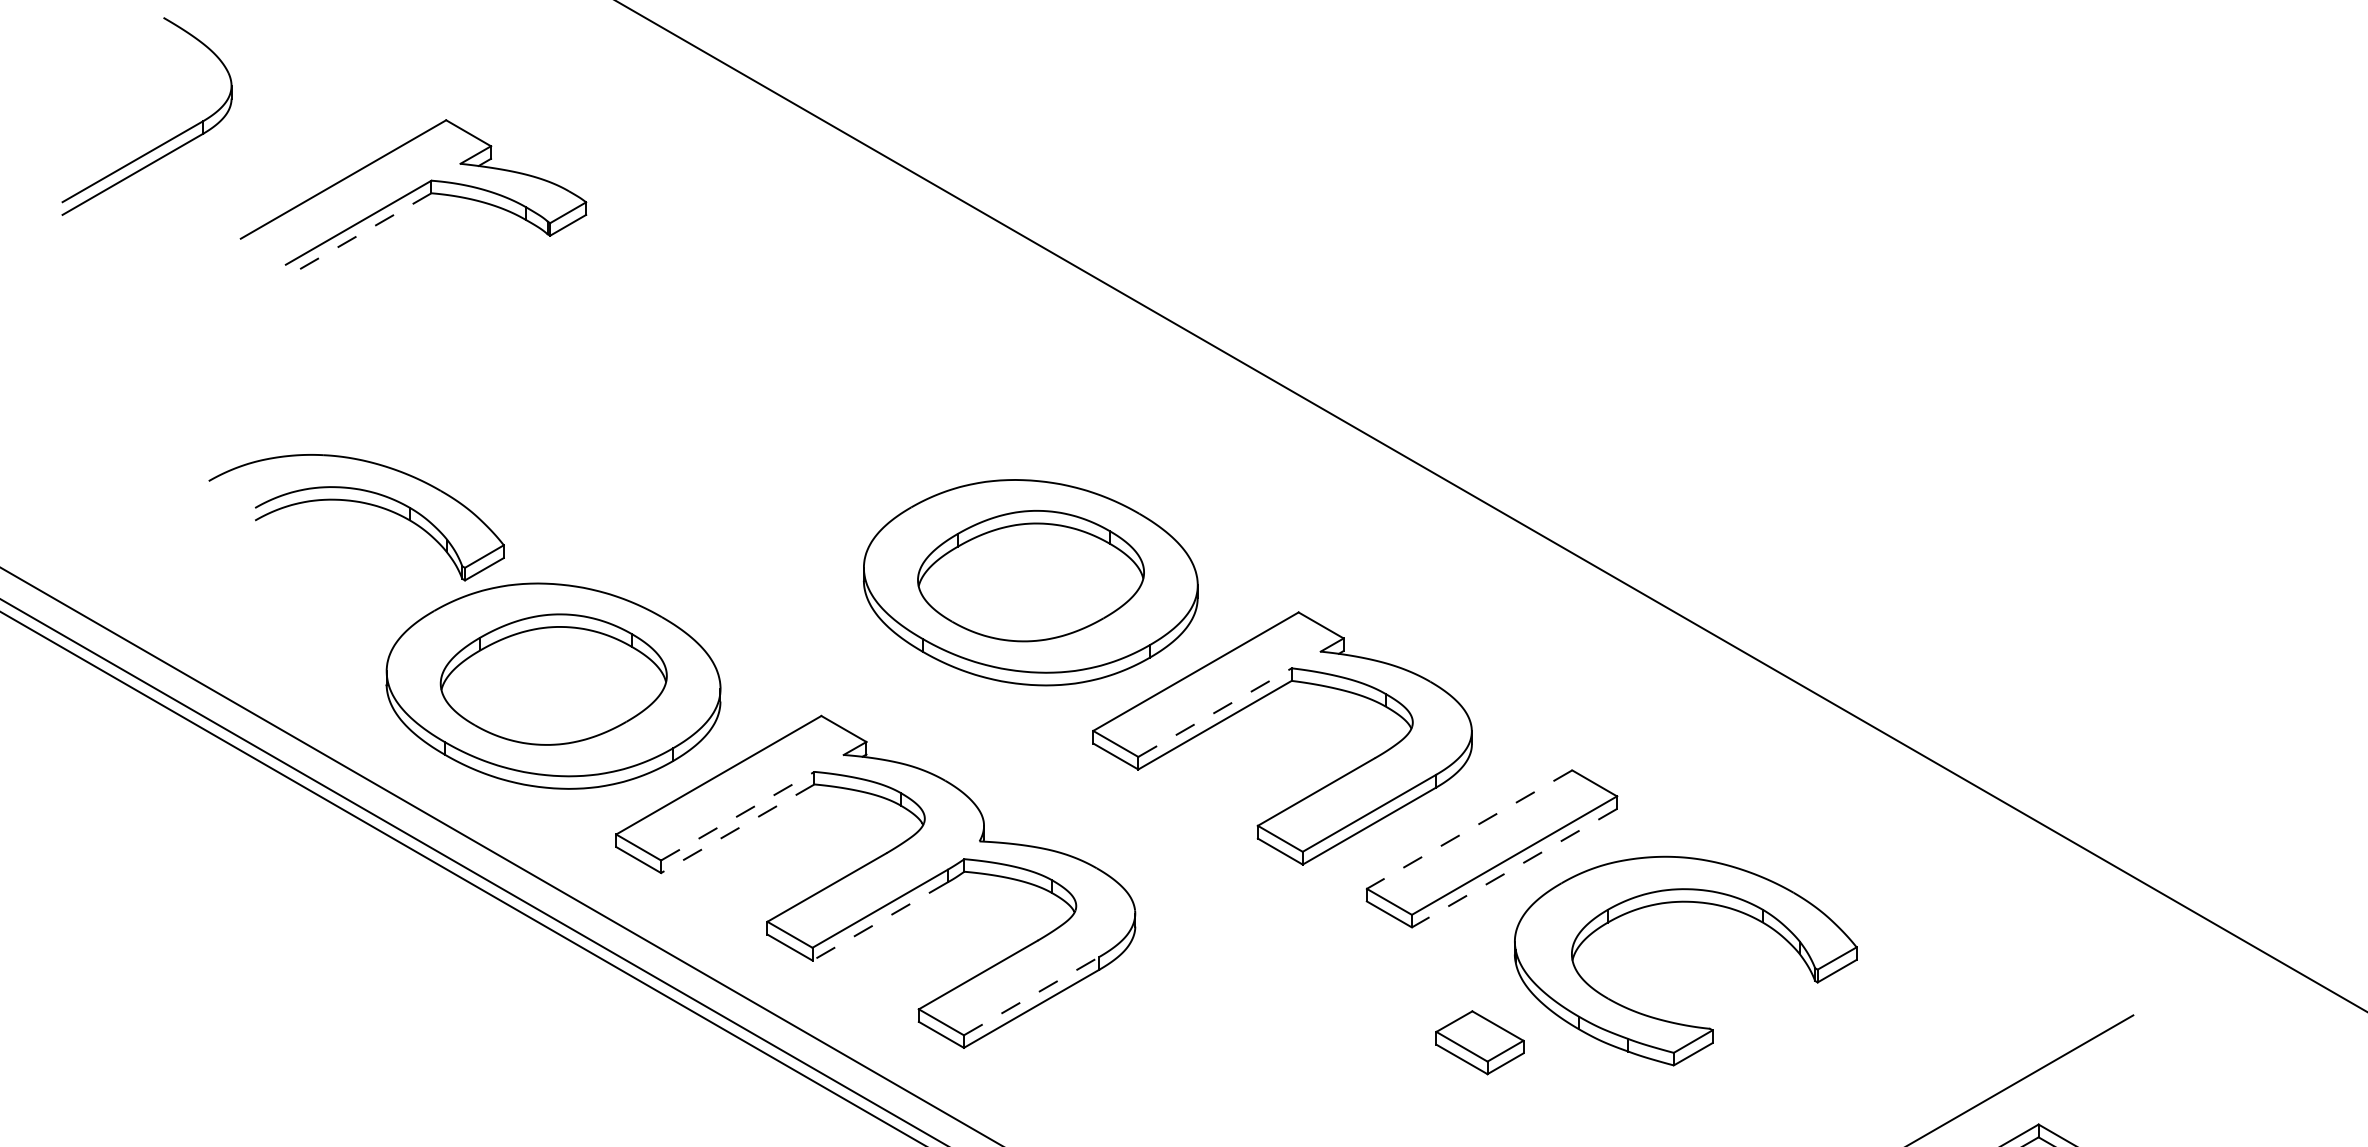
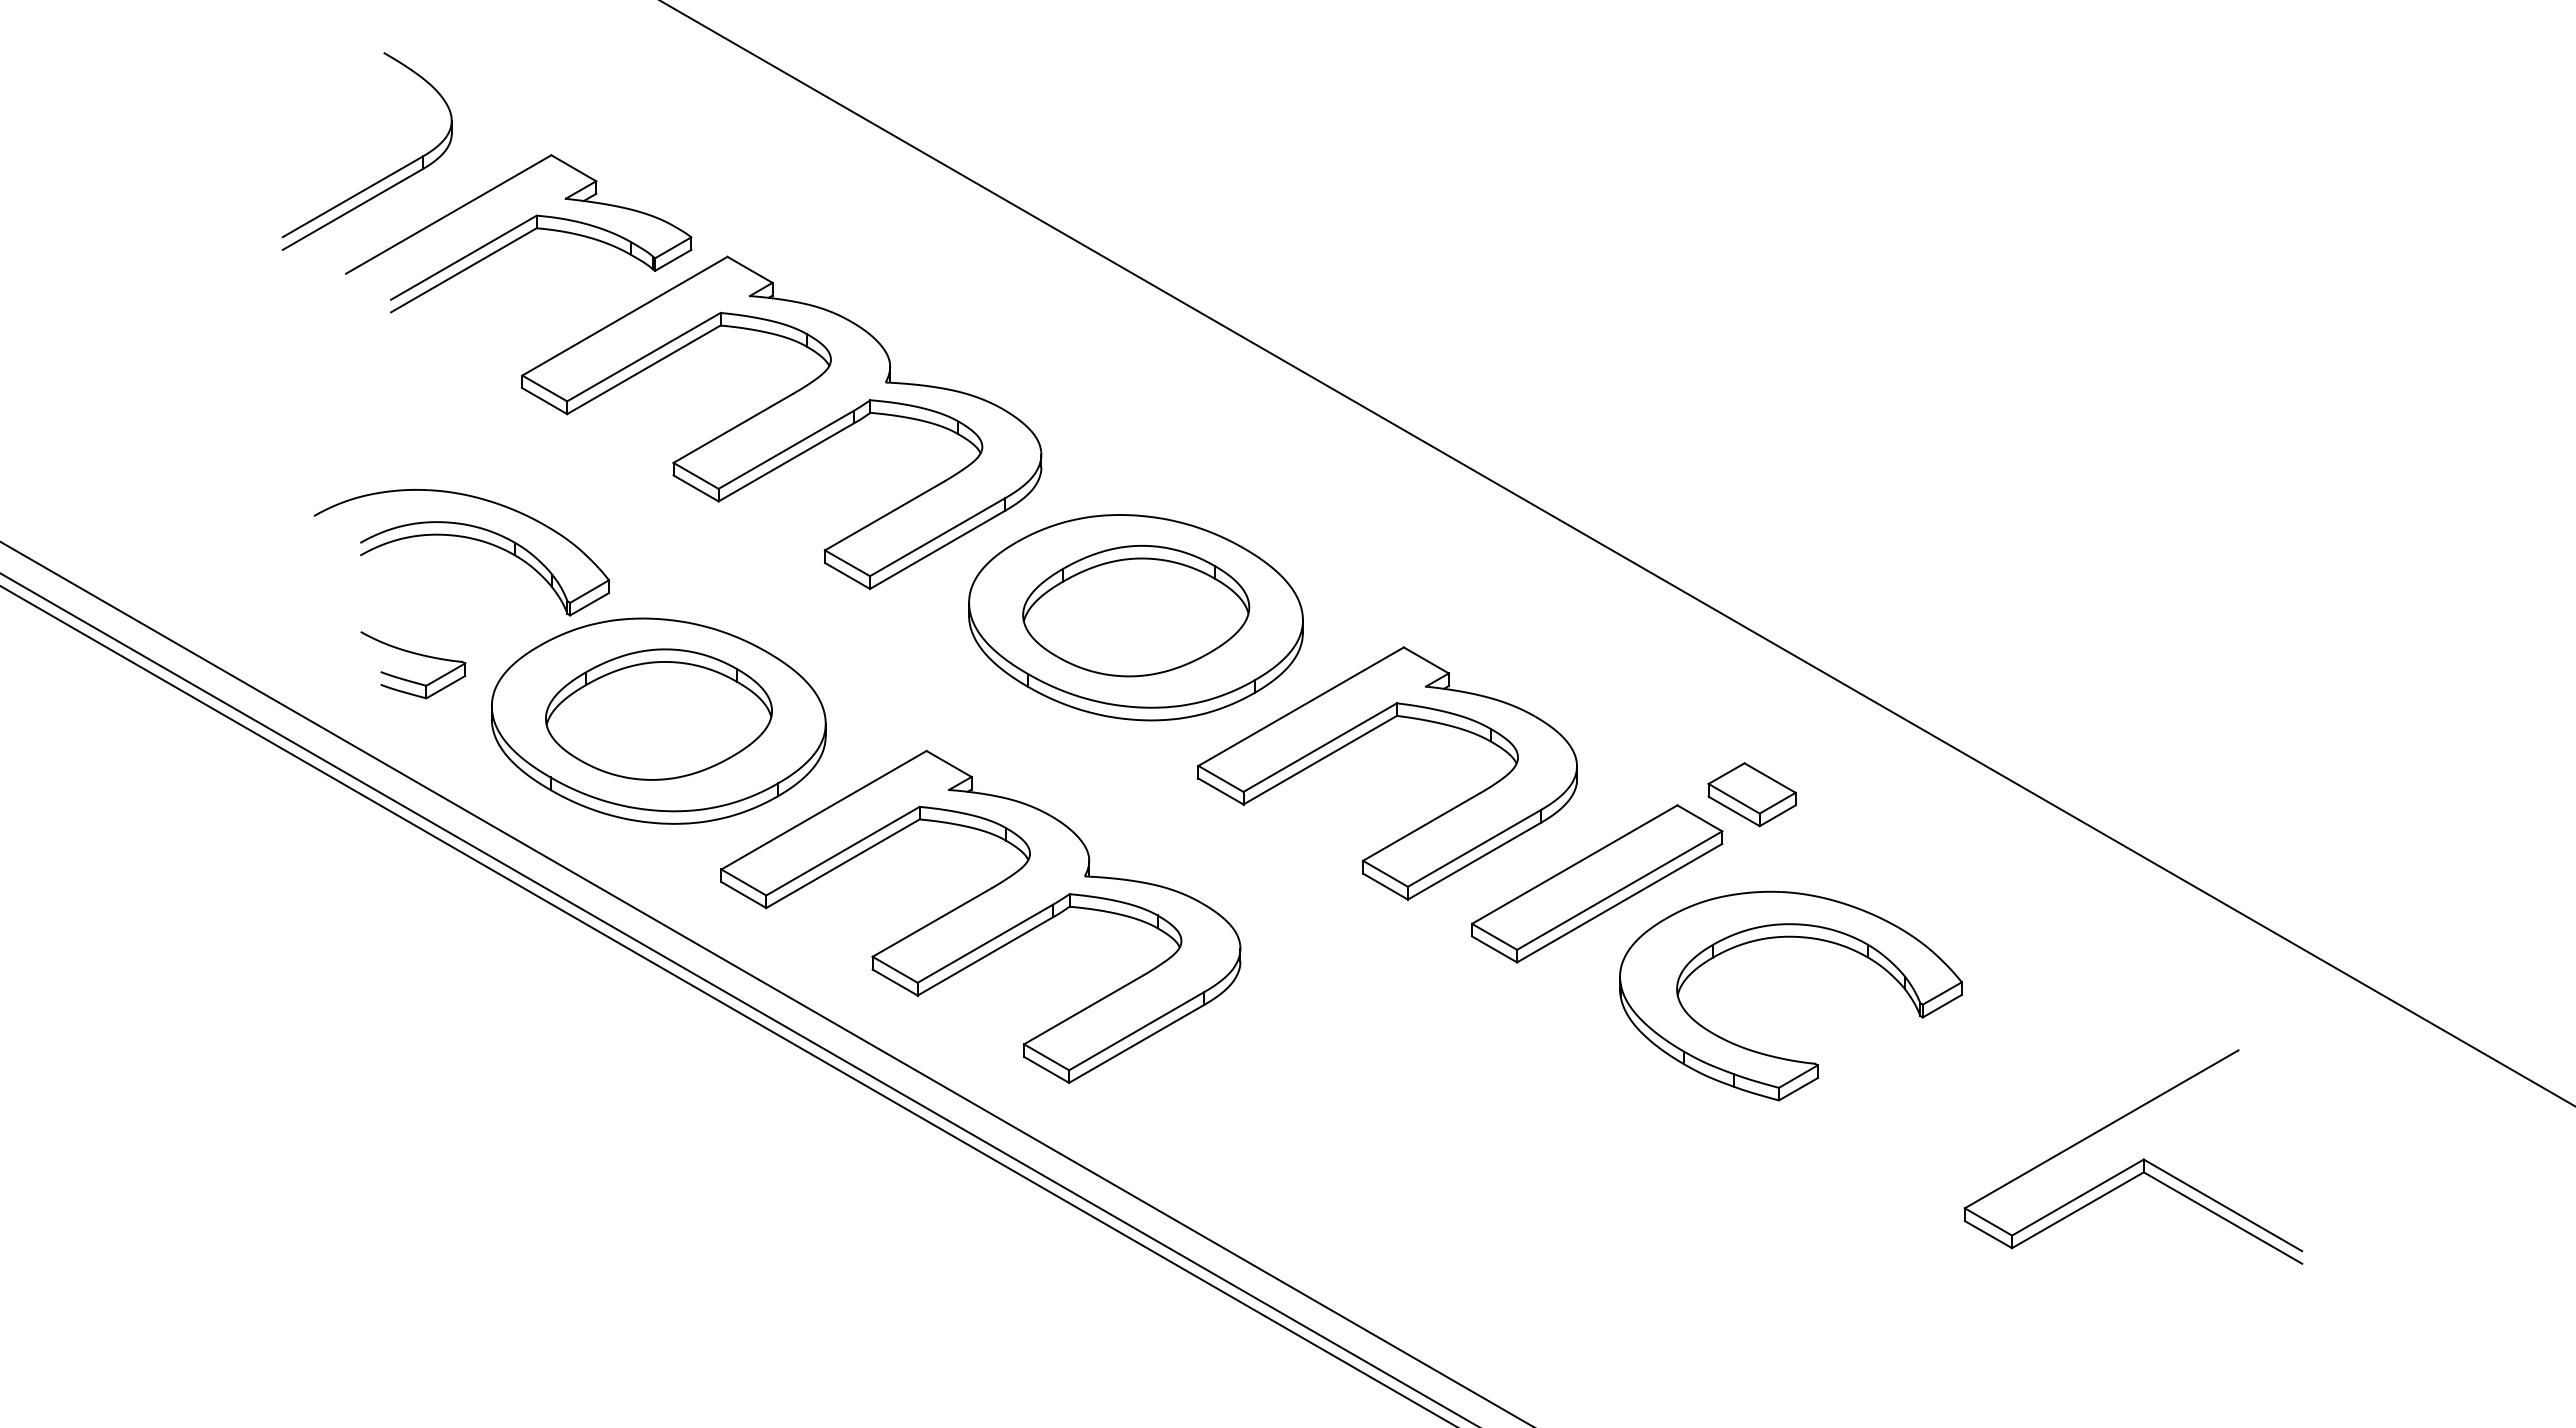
part: (160, 144) -> (380, 179), moved
line: (358, 235) -> (463, 270), dashed -> solid
part: (676, 387) -> (781, 422), added
part: (309, 619) -> (414, 654), added
line: (1215, 712) -> (1320, 747), dashed -> solid
line: (737, 816) -> (842, 851), dashed -> solid
line: (737, 828) -> (842, 863), dashed -> solid
line: (1469, 829) -> (1574, 864), dashed -> solid
line: (1514, 868) -> (1619, 903), dashed -> solid
line: (879, 921) -> (984, 956), dashed -> solid
line: (1032, 995) -> (1137, 1030), dashed -> solid
part: (1479, 1042) -> (1751, 794), moved

